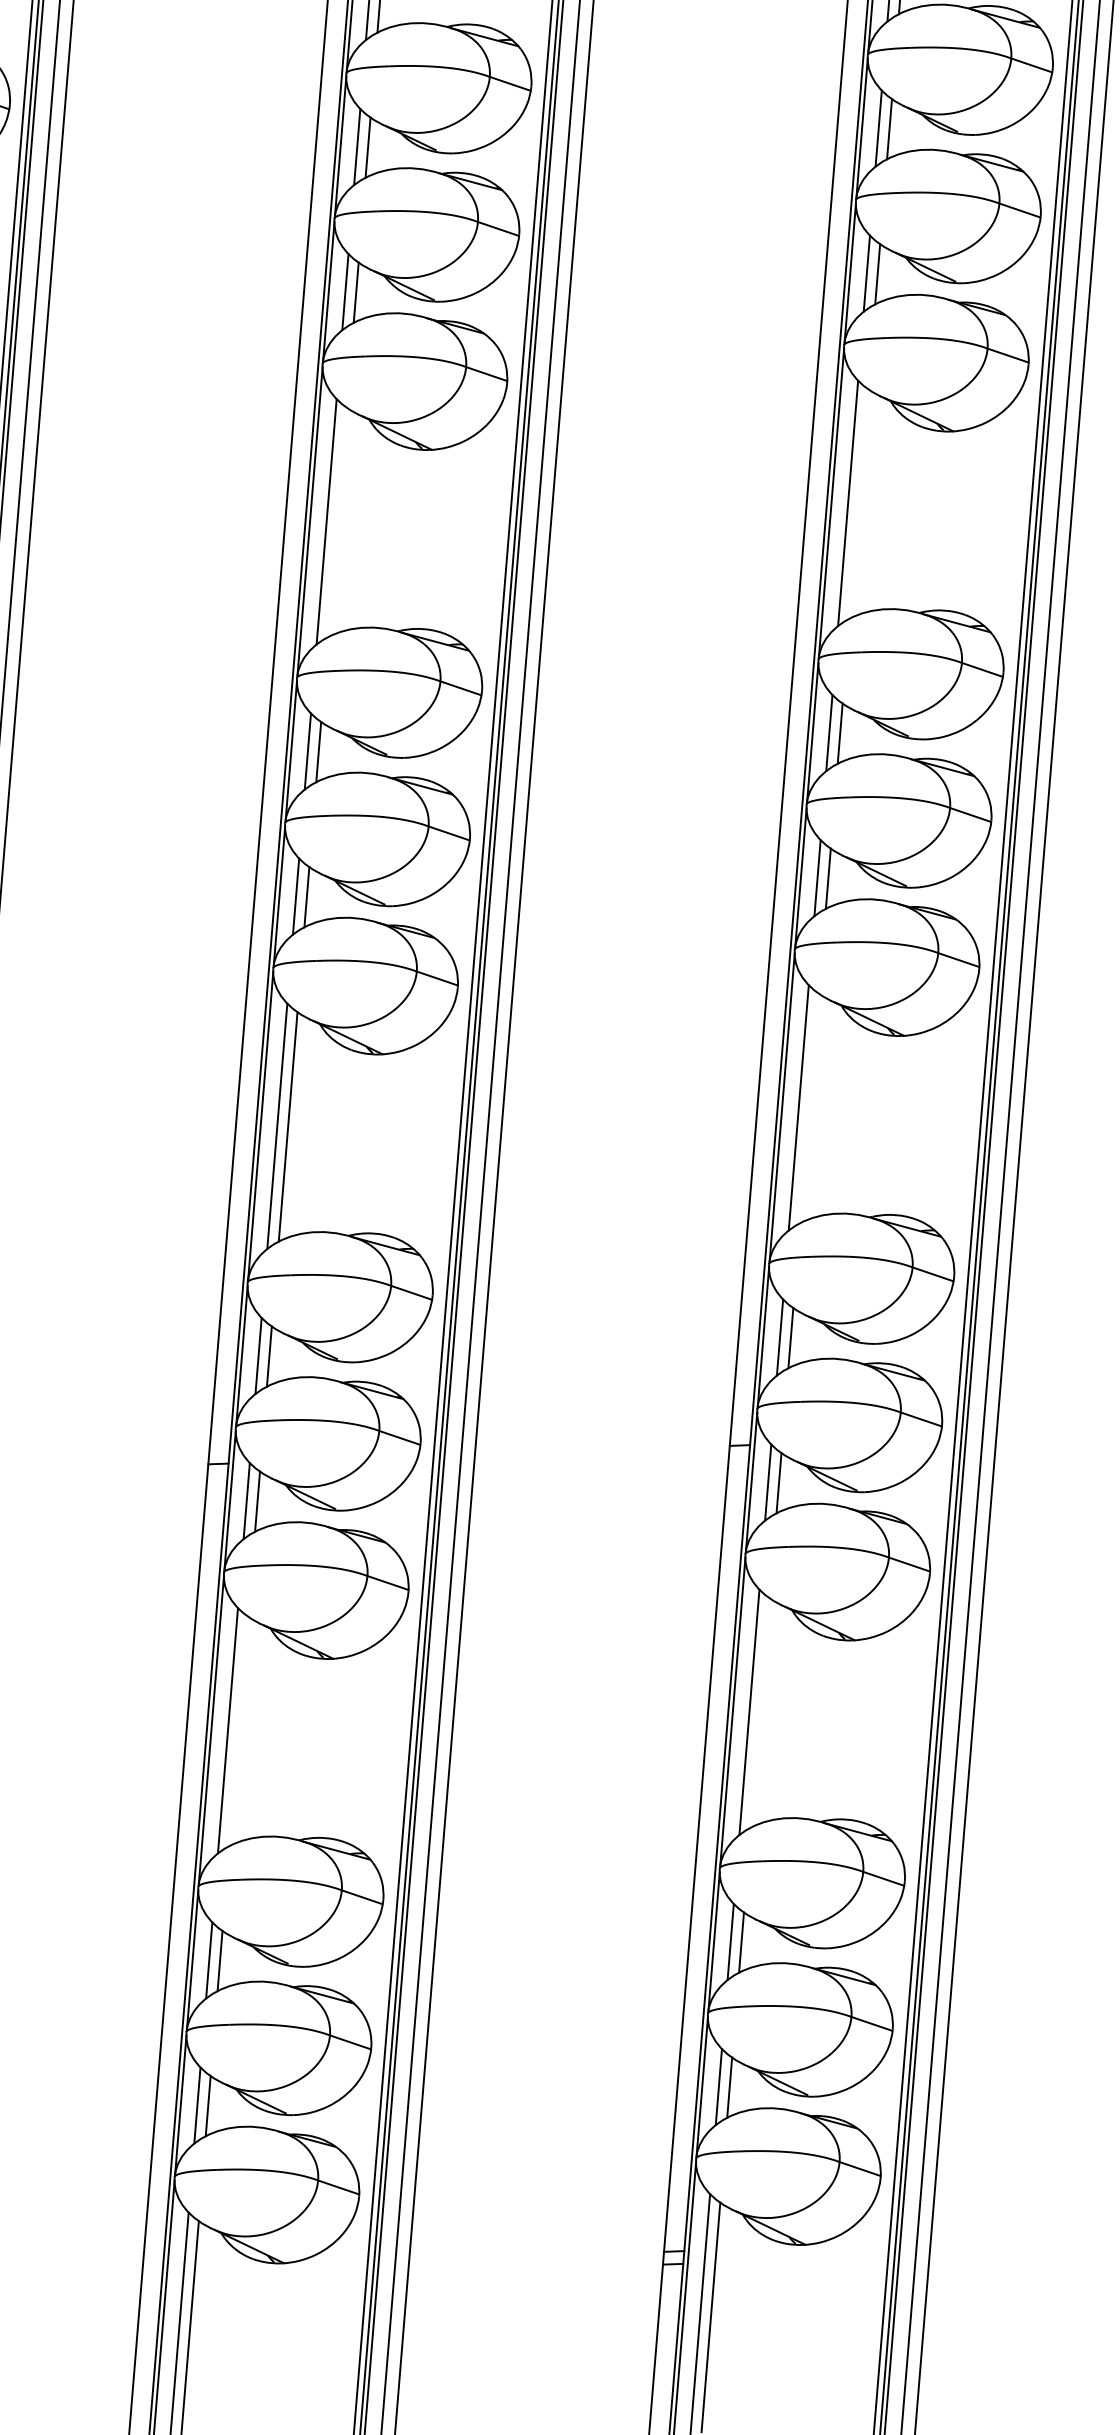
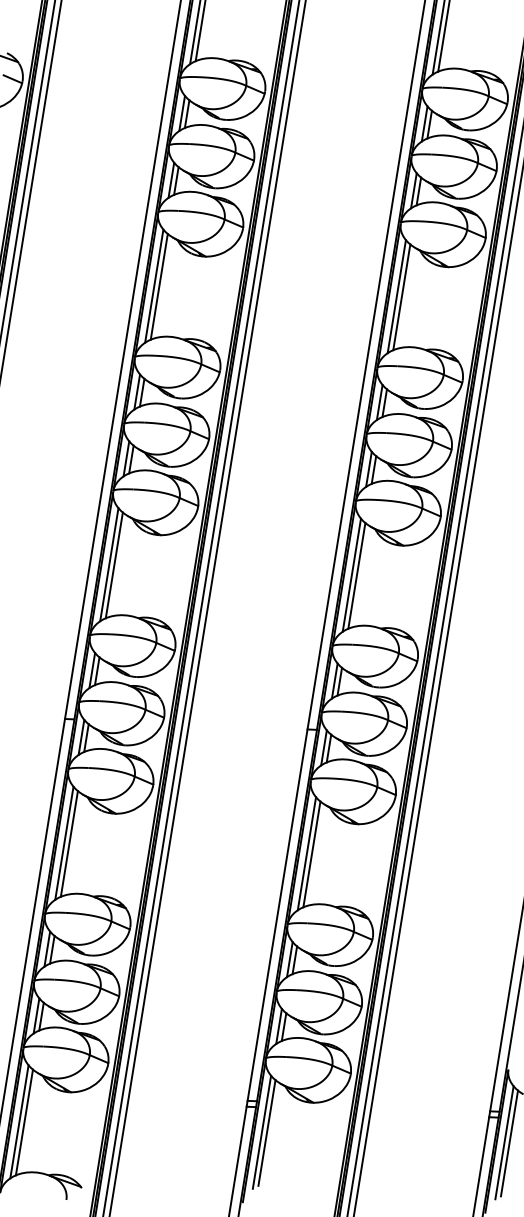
line: (858, 504) -> (401, 297), added
line: (335, 521) -> (158, 286), added
line: (808, 1107) -> (356, 575), added
line: (759, 1713) -> (311, 854), added
line: (236, 1730) -> (68, 843), added

